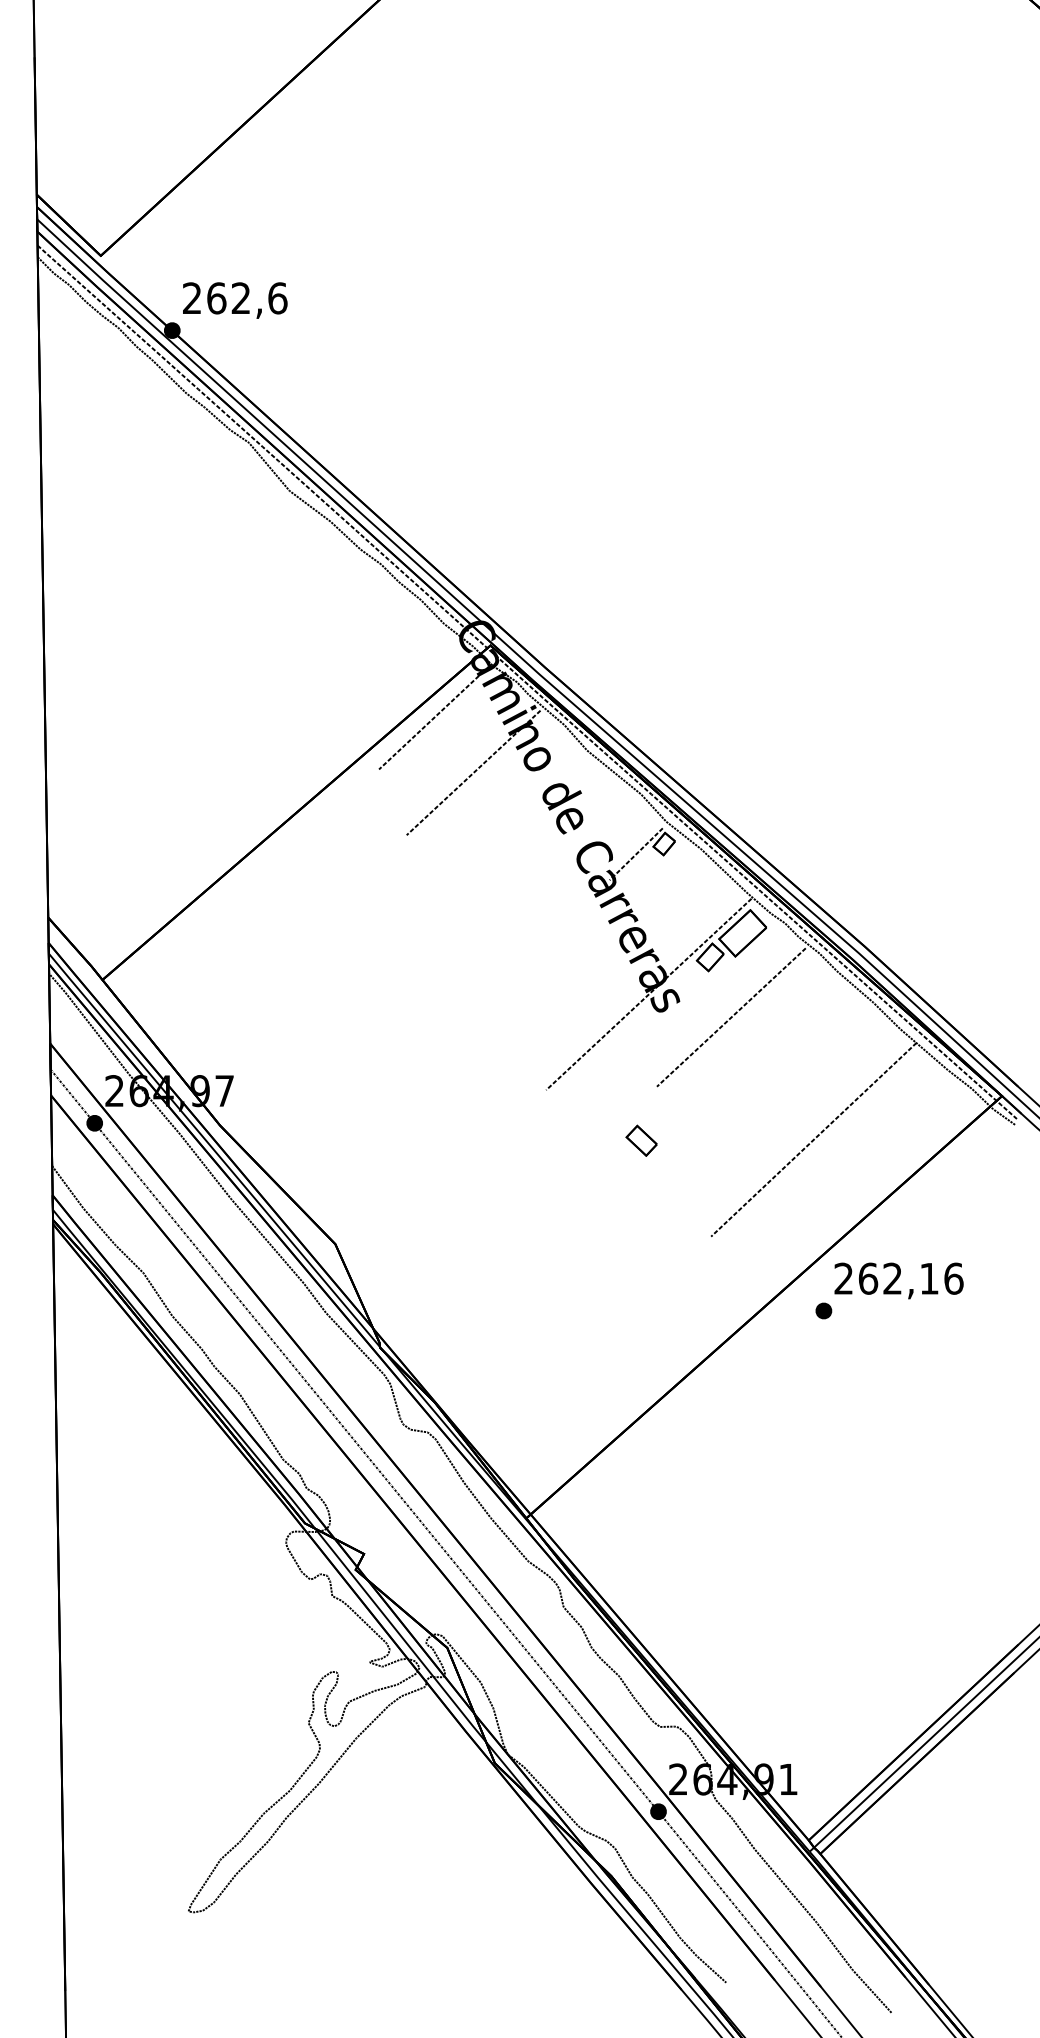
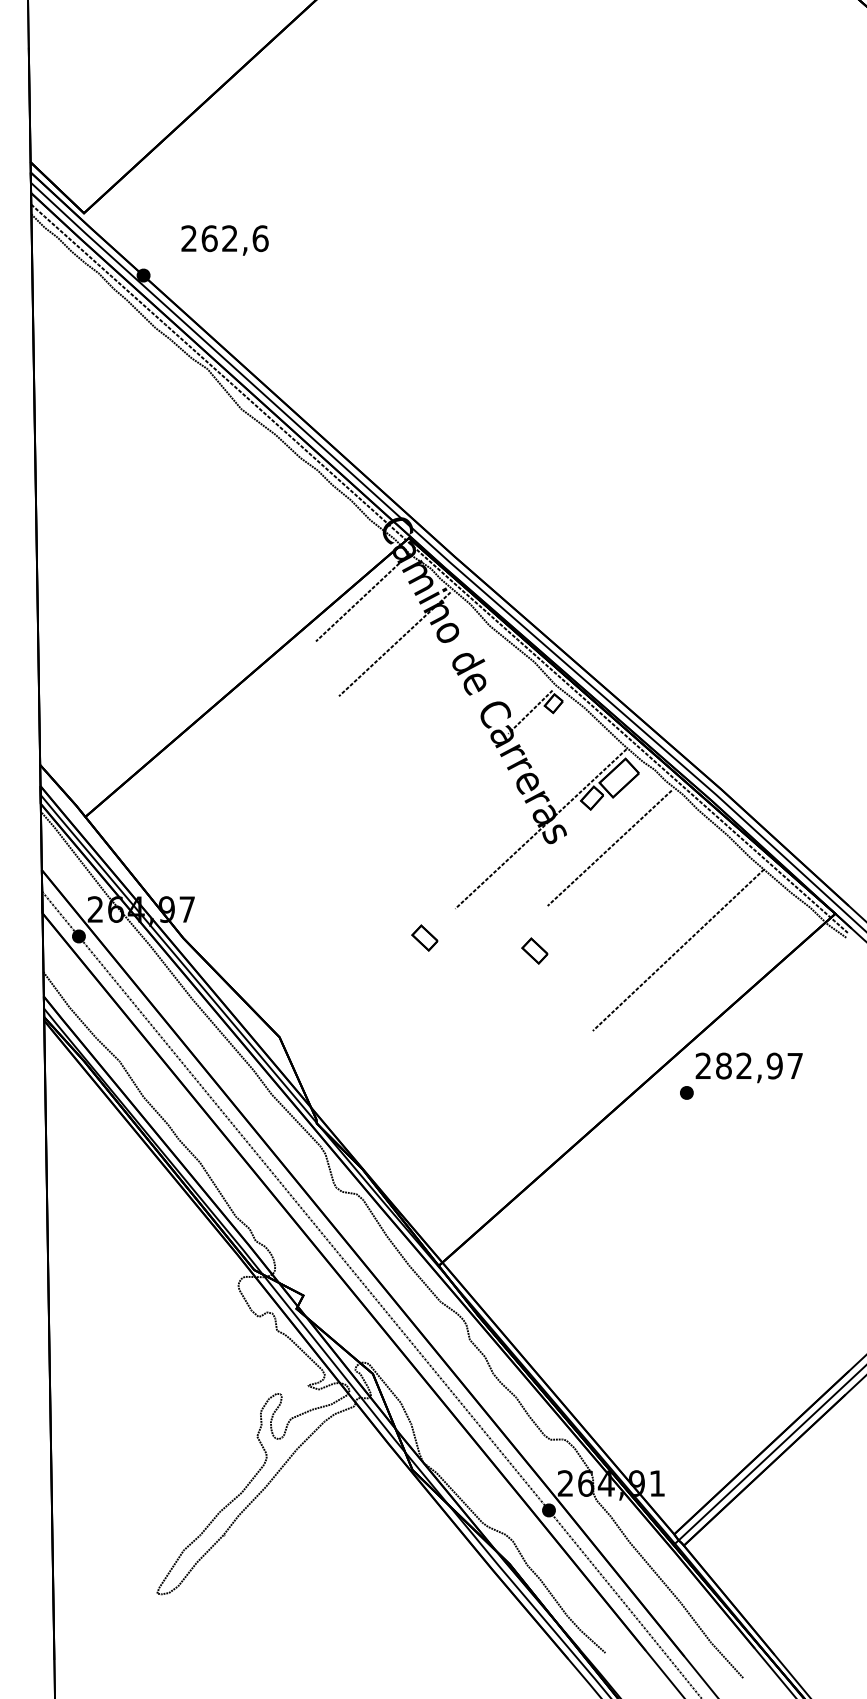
text: (234, 300) -> (224, 240), moved
part: (509, 1124) -> (424, 937), added
text: (911, 1278) -> (759, 1065), 262,16 -> 282,97

